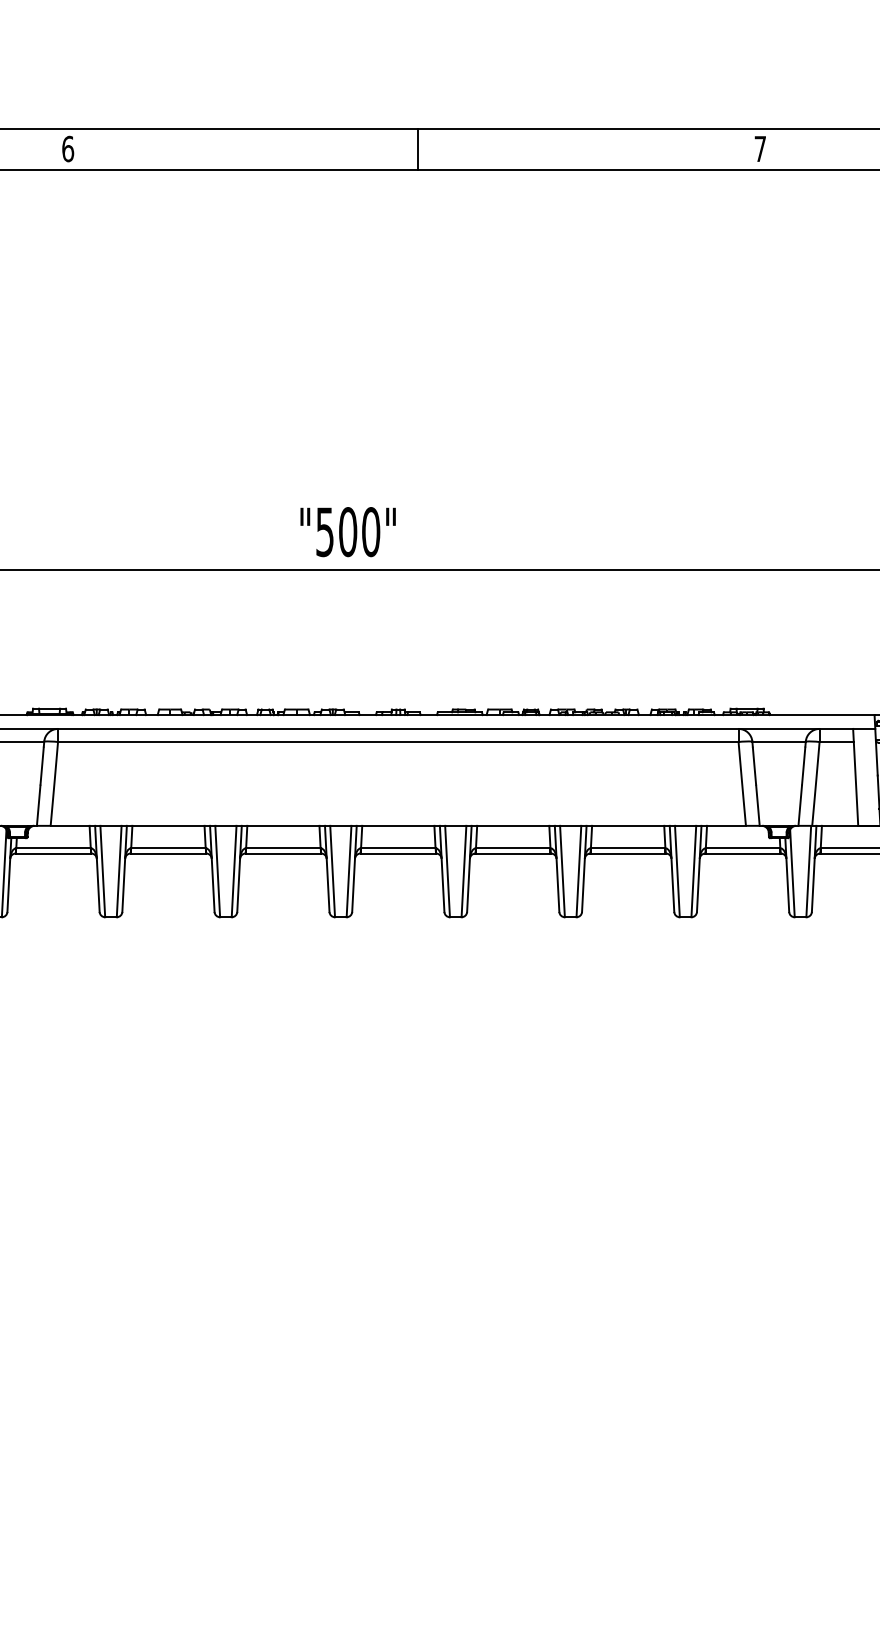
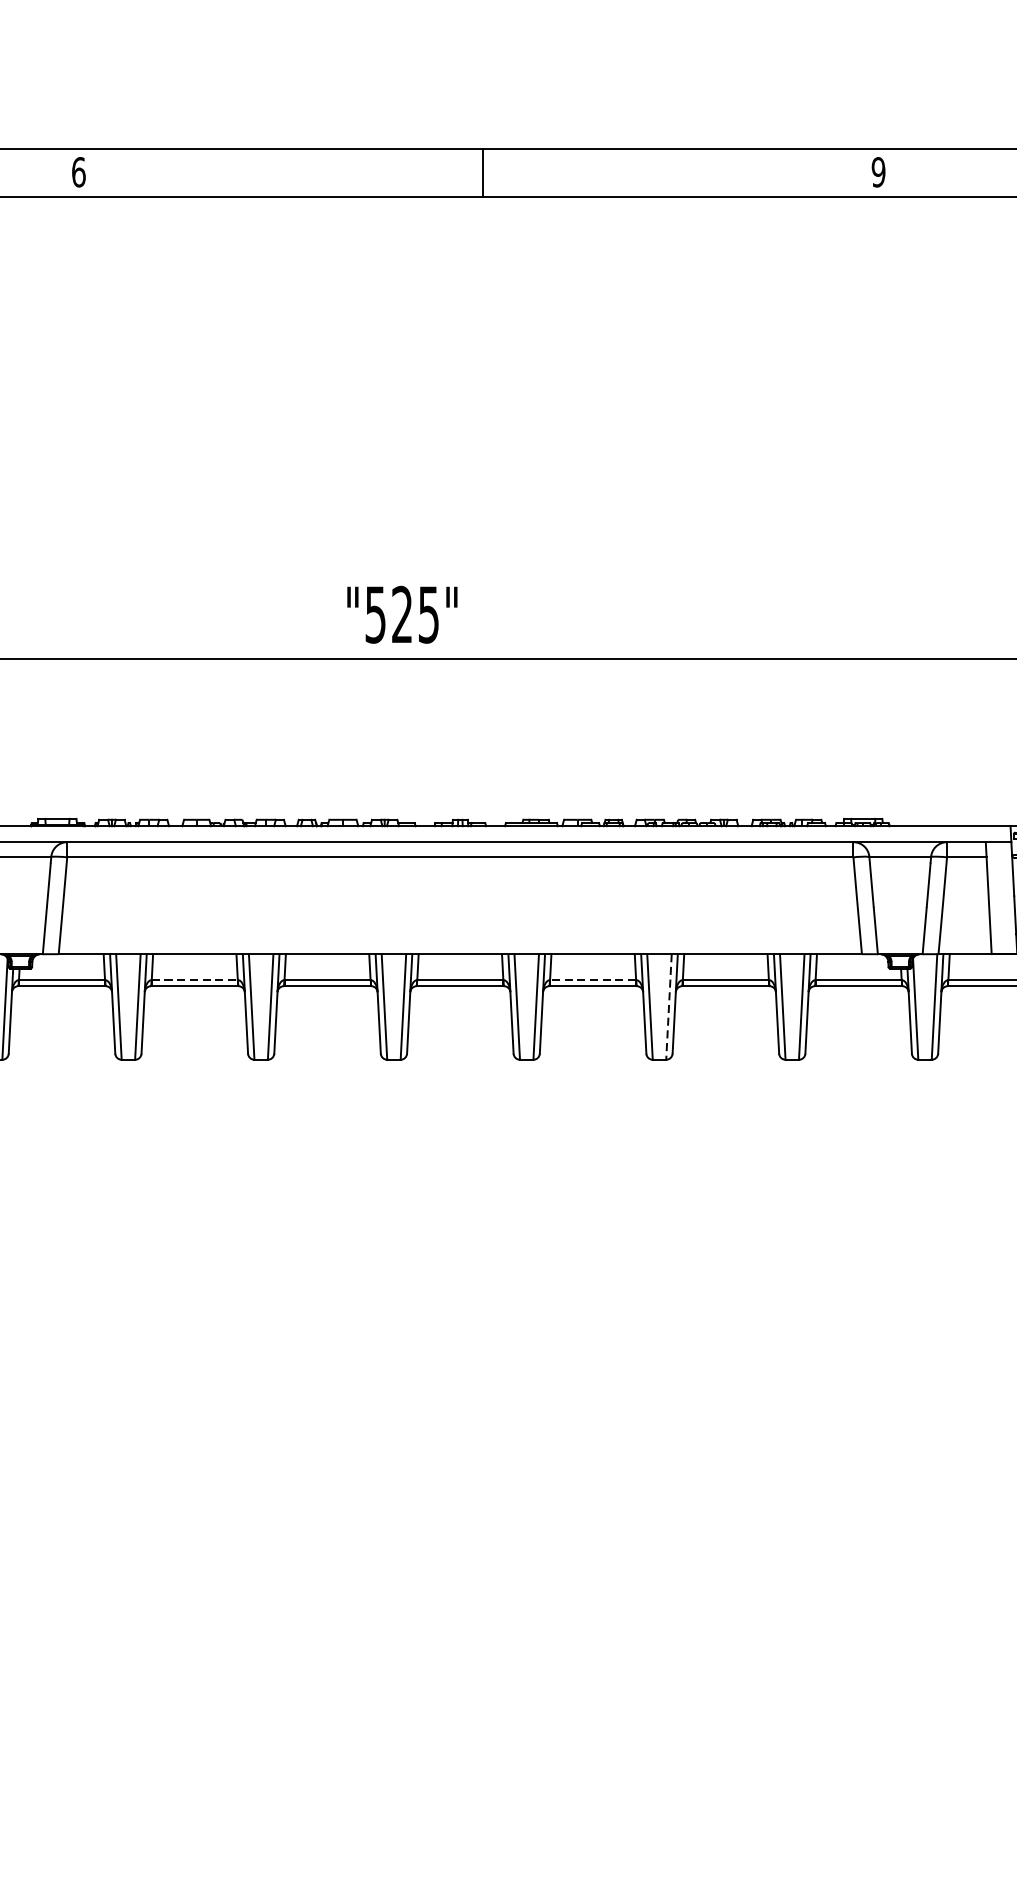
text: (760, 148) -> (878, 171), 7 -> 9
text: (359, 532) -> (415, 615), "500" -> "525"
line: (168, 848) -> (194, 980), solid -> dashed
line: (512, 848) -> (592, 980), solid -> dashed
line: (578, 871) -> (668, 1006), solid -> dashed

